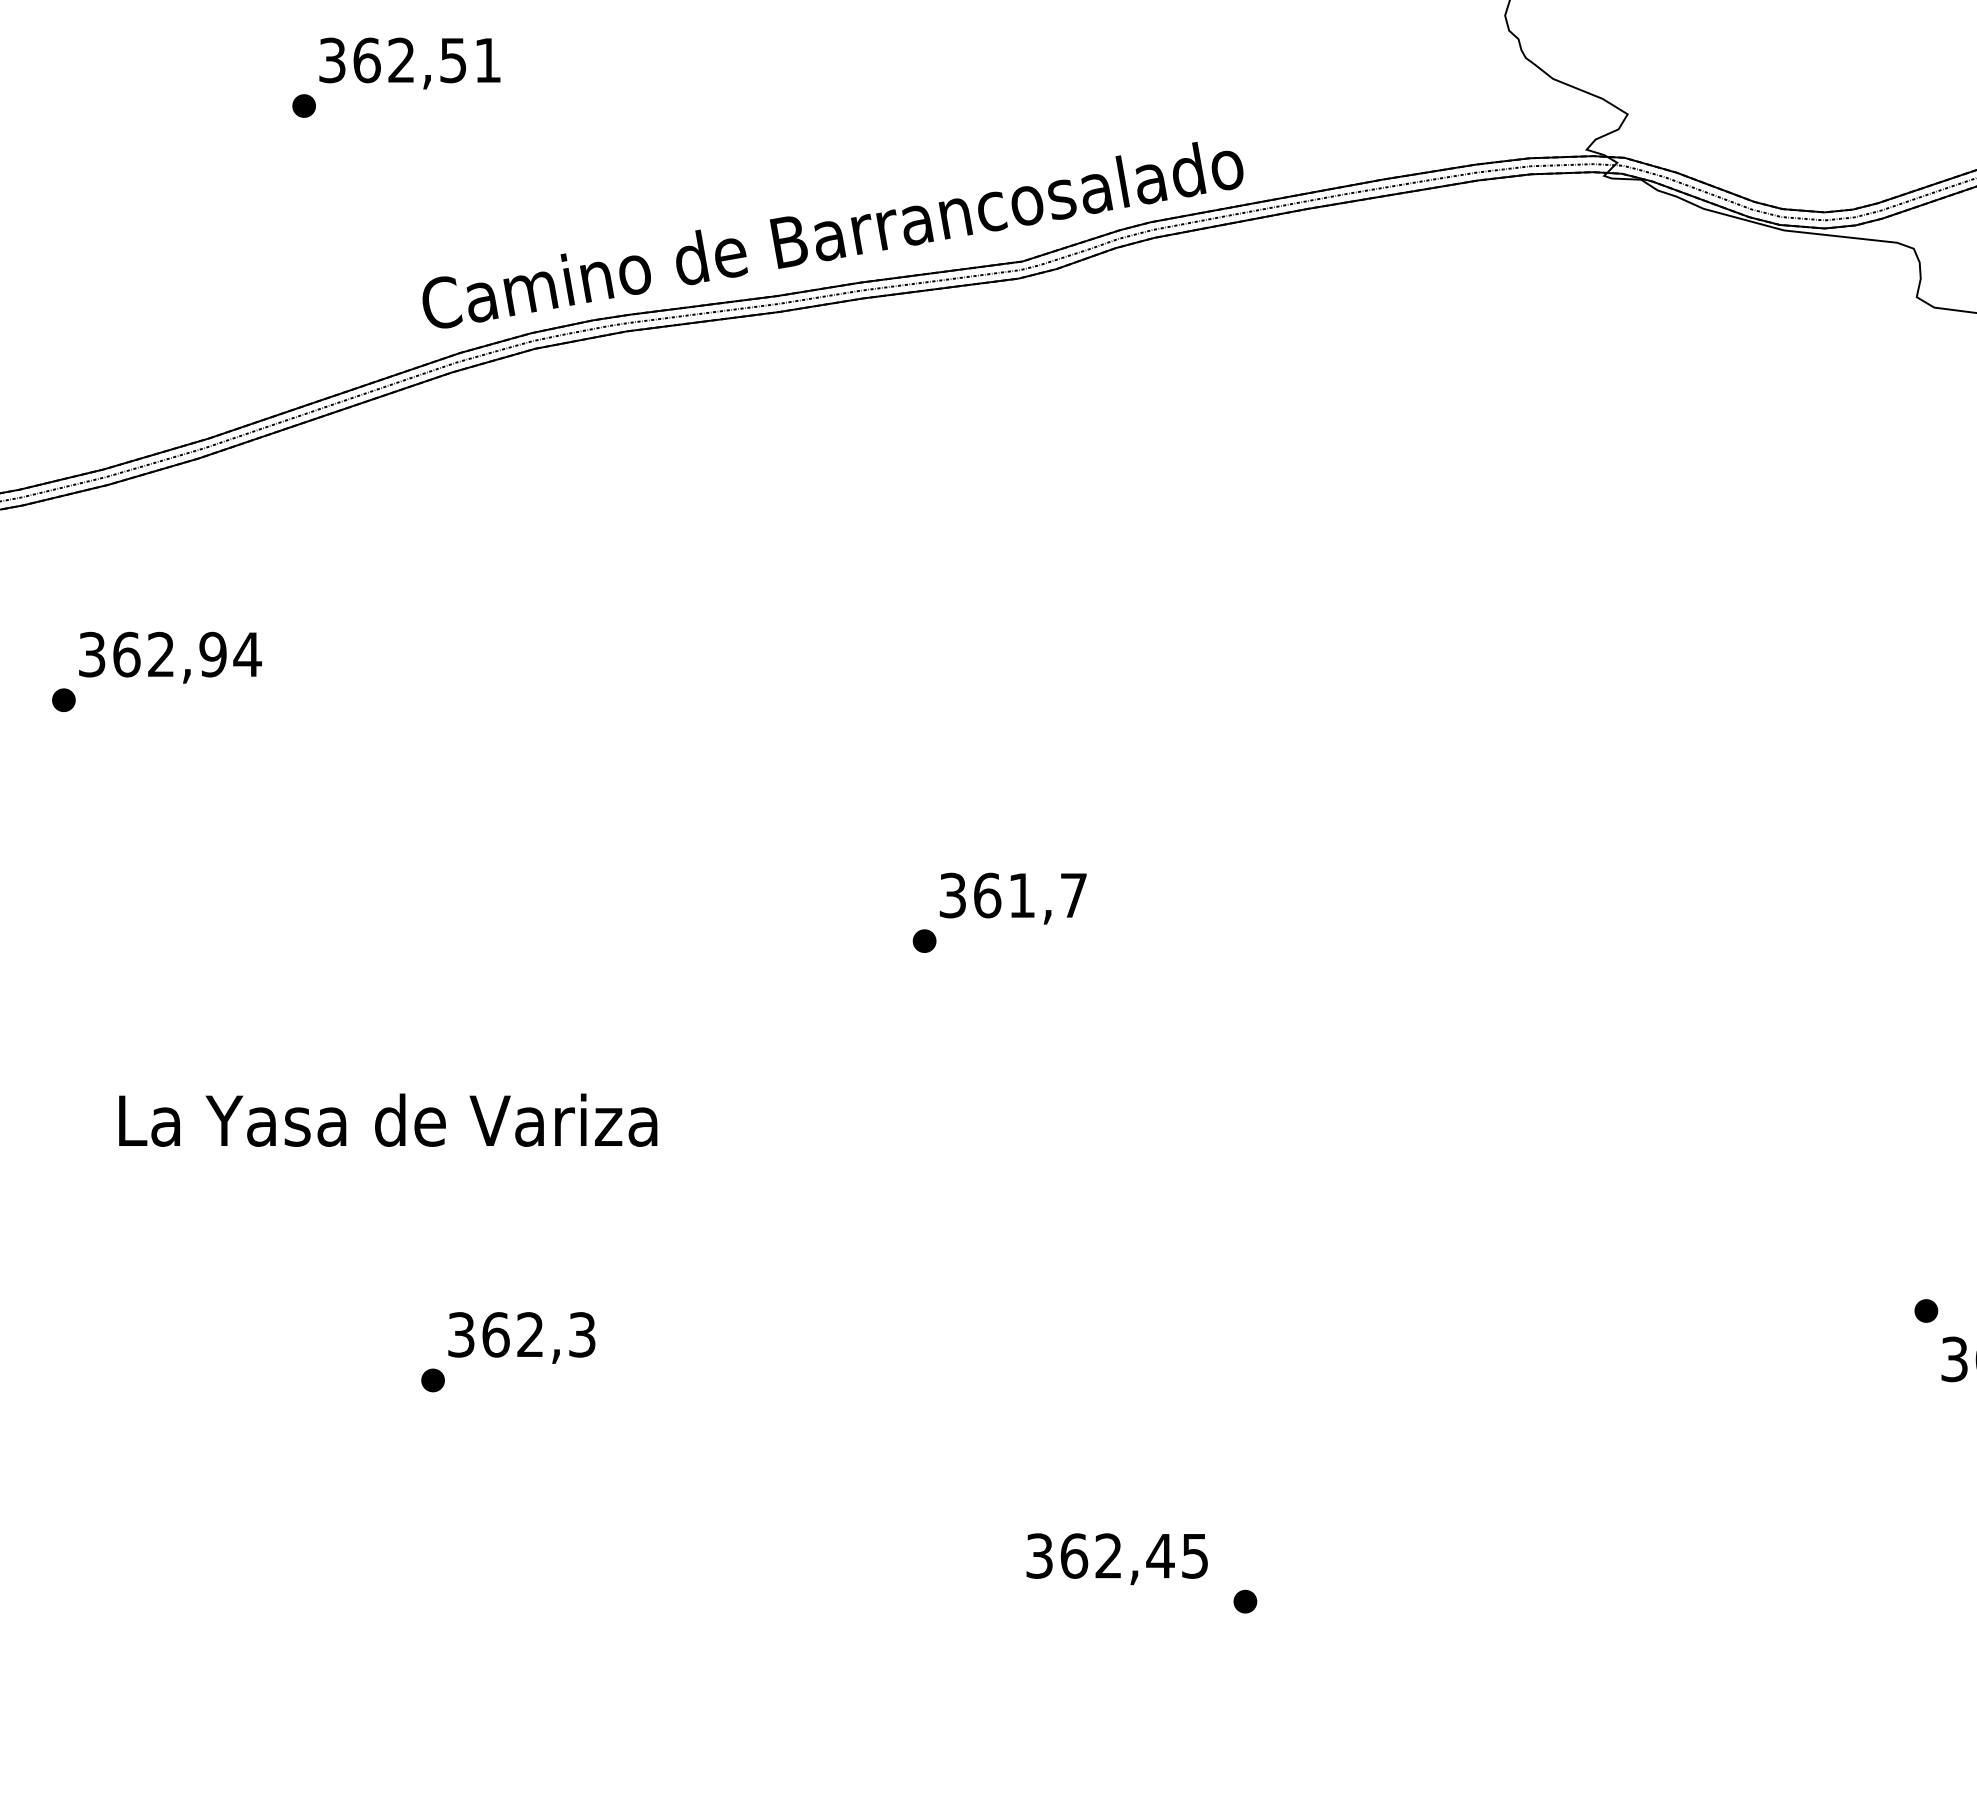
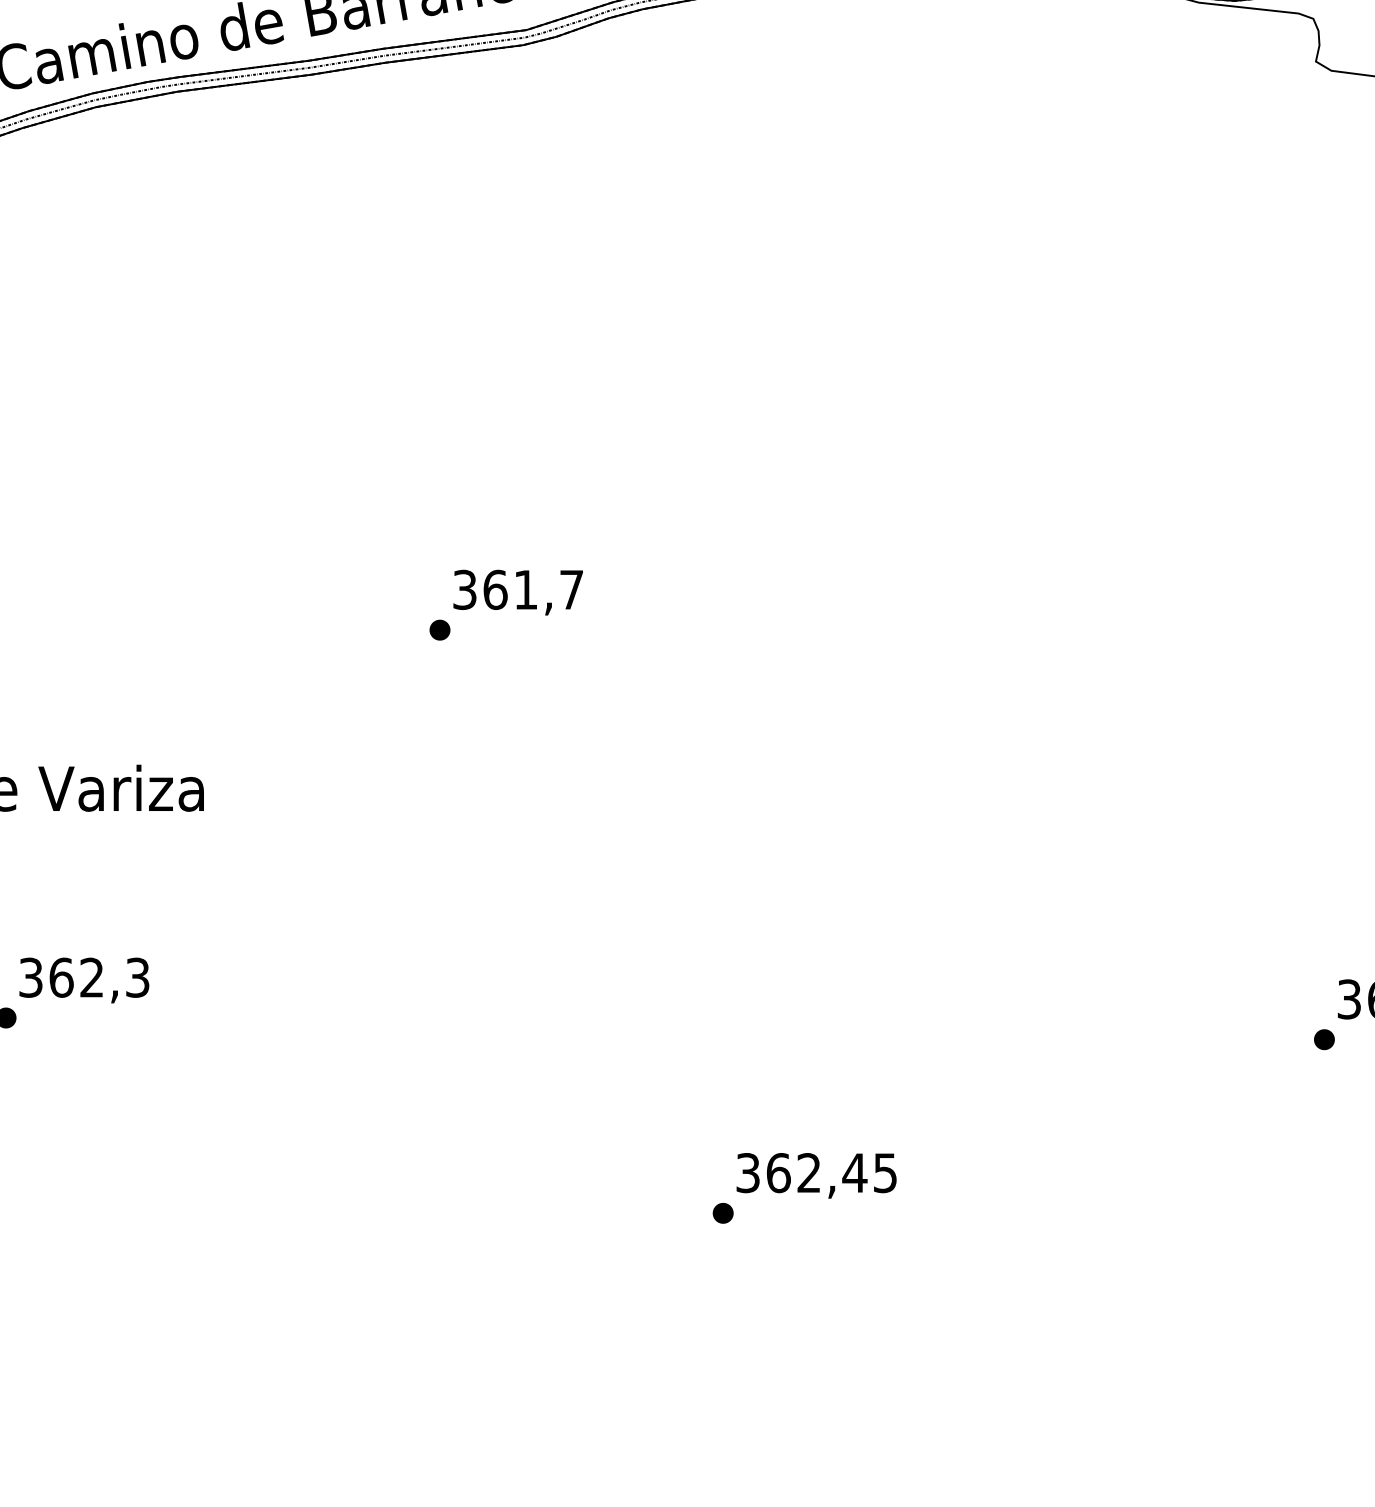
part: (1926, 1310) -> (1324, 1039), moved
text: (1116, 1559) -> (816, 1176), moved

